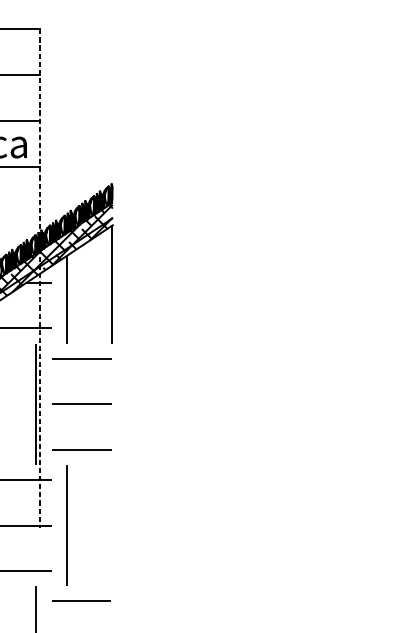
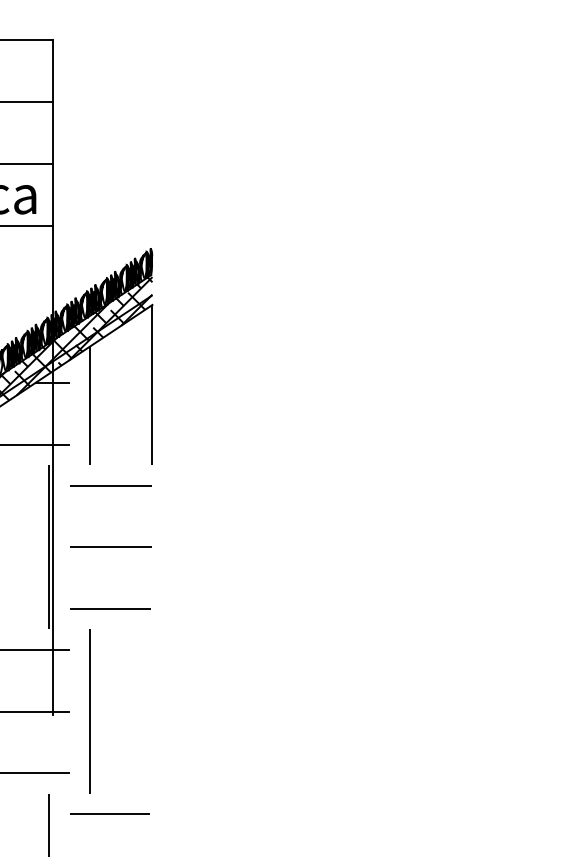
line: (39, 278) -> (53, 377), dashed -> solid

